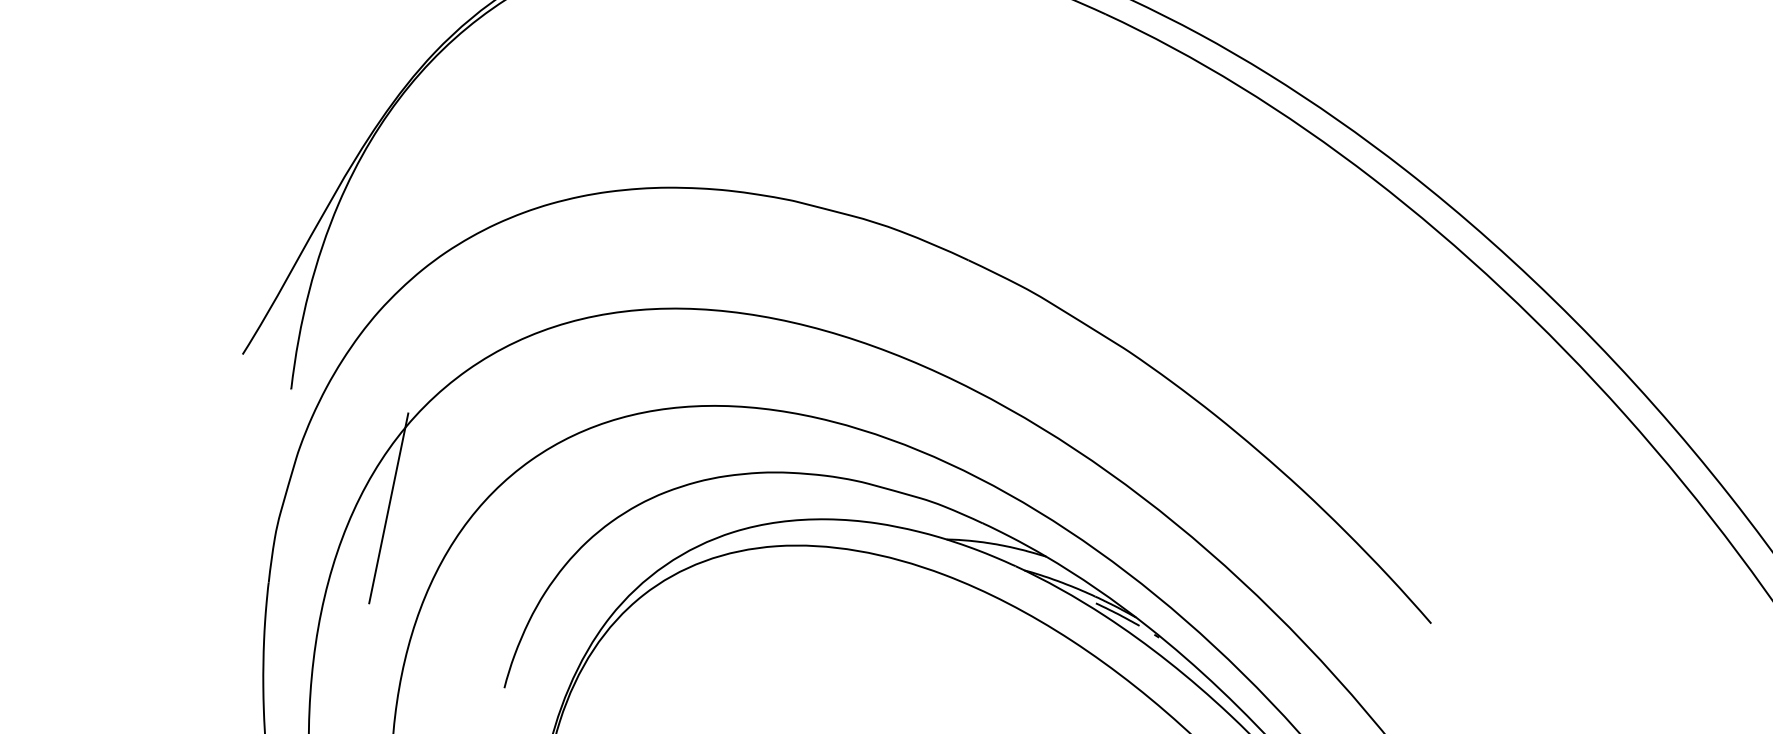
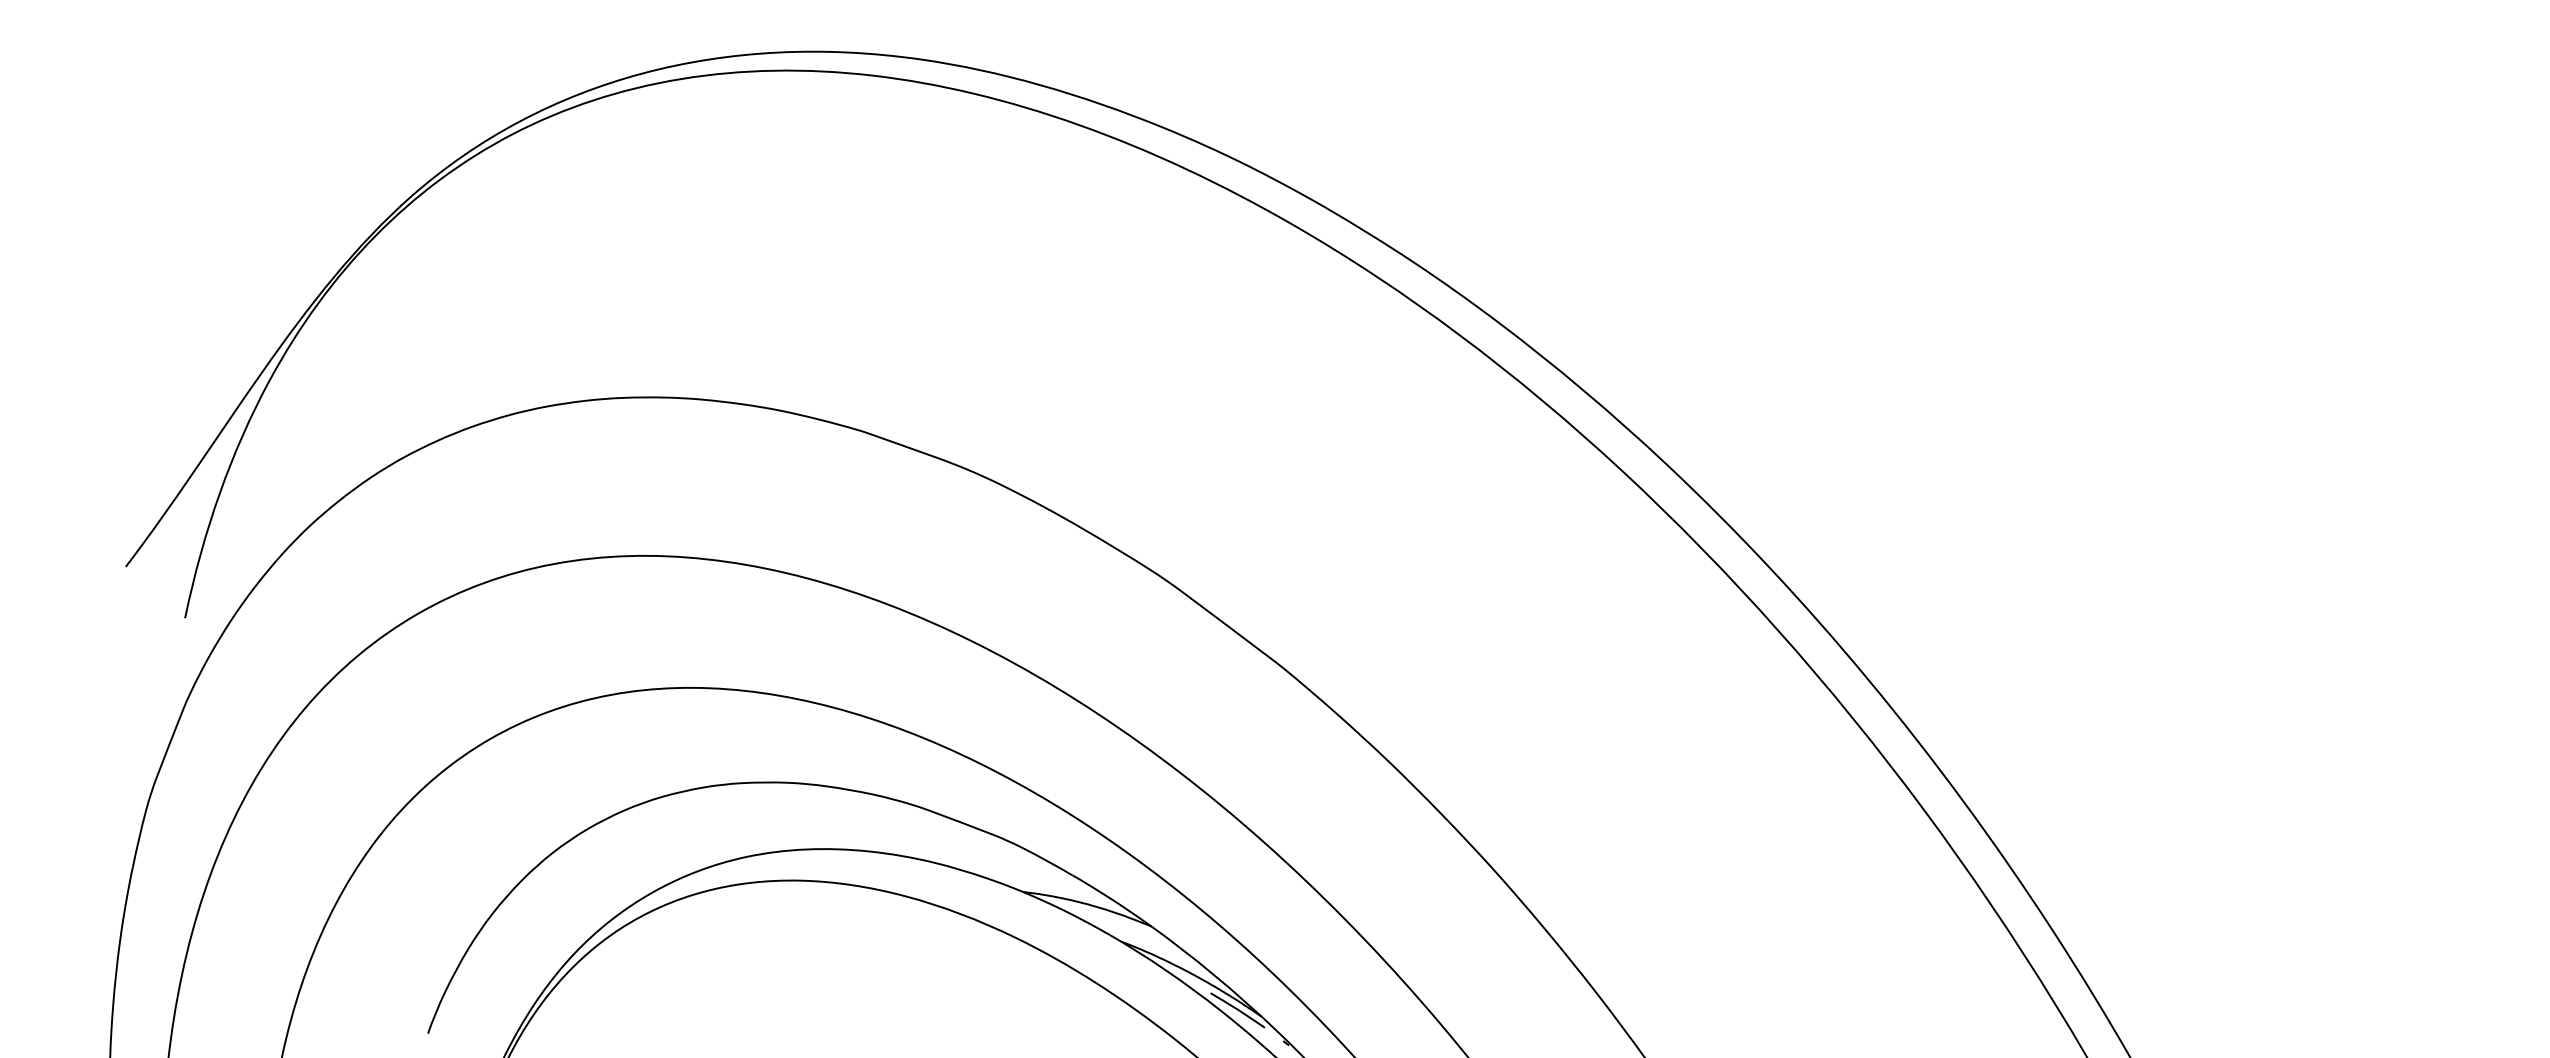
line: (388, 507) -> (298, 784), removed

